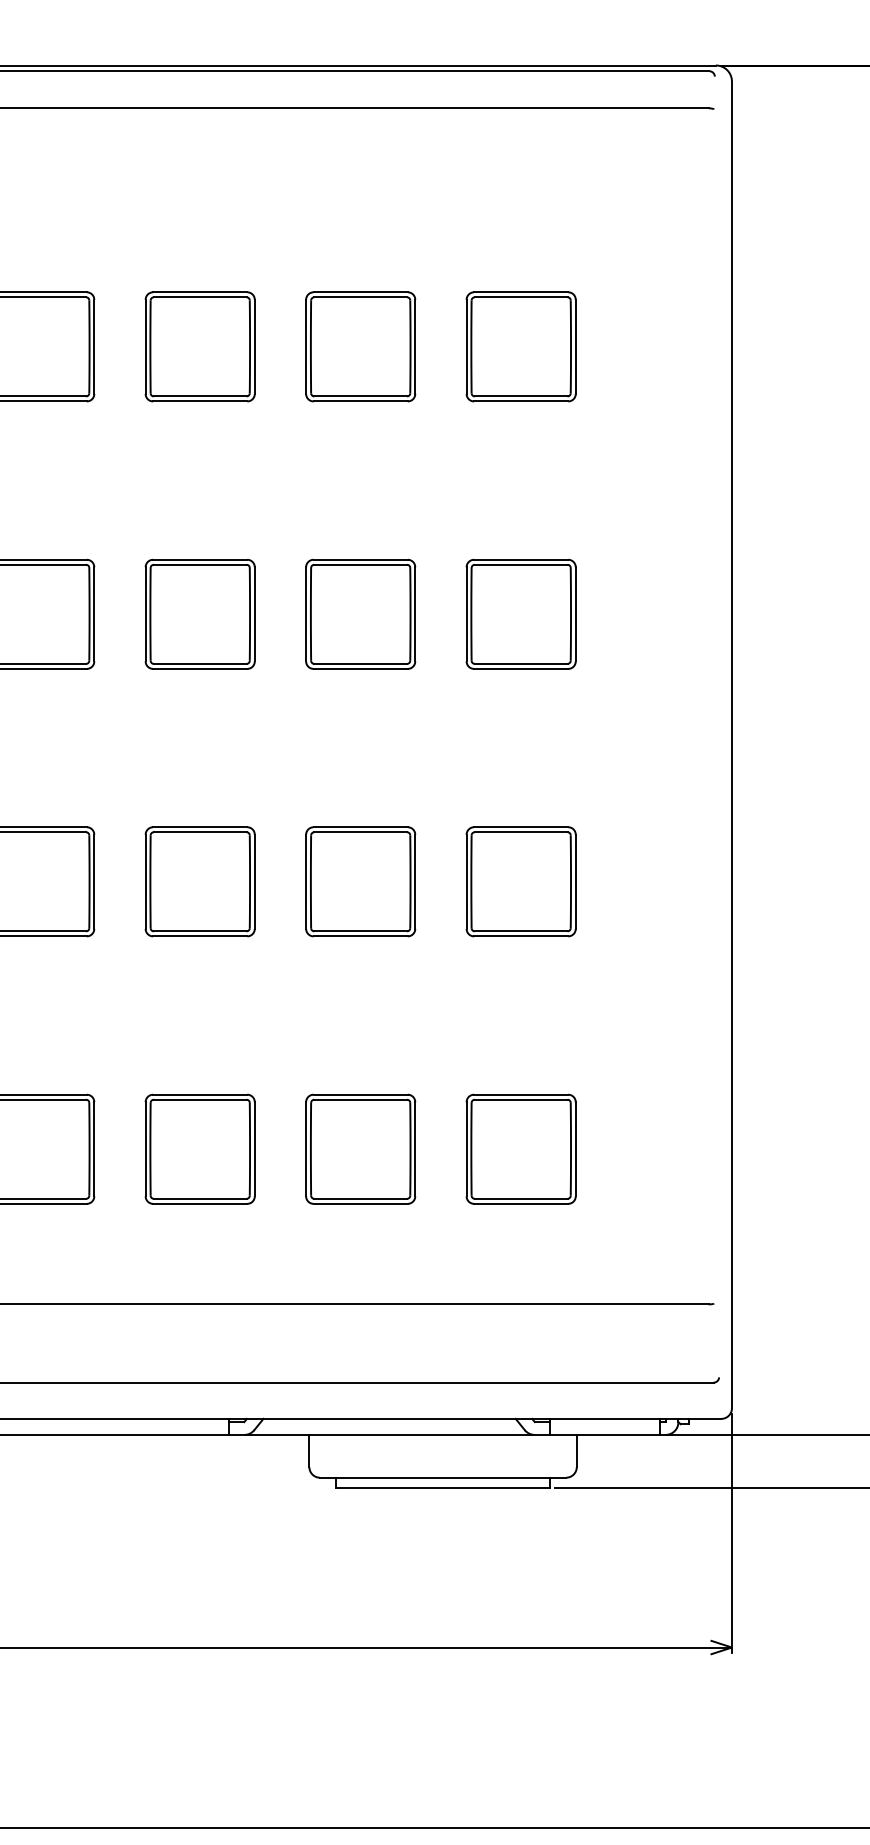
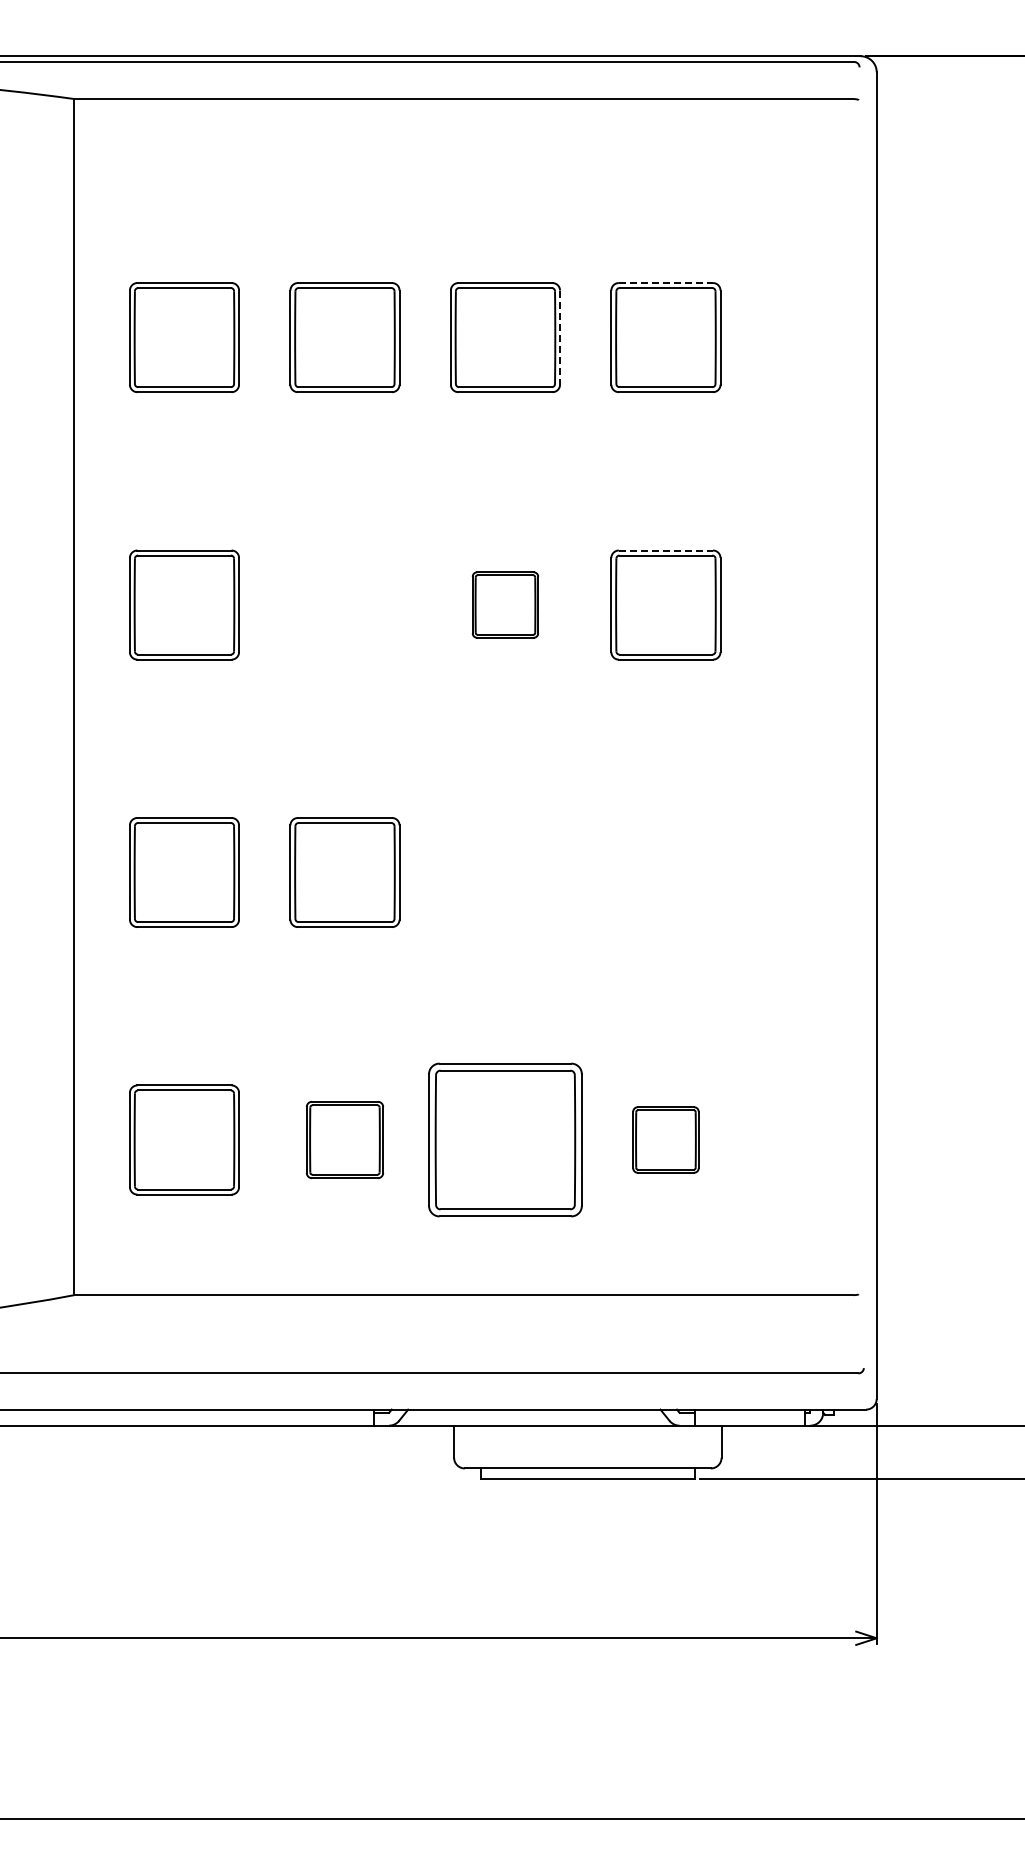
line: (521, 292) -> (666, 283), solid -> dashed
line: (415, 347) -> (560, 338), solid -> dashed
line: (521, 559) -> (666, 550), solid -> dashed
part: (199, 613) -> (344, 604), removed
part: (360, 613) -> (505, 604), size x0.6
part: (360, 881) -> (505, 872), removed
part: (520, 881) -> (665, 872), removed
part: (199, 1148) -> (344, 1139), size x0.7
part: (360, 1148) -> (505, 1139), size x1.4
part: (520, 1148) -> (665, 1139), size x0.6

